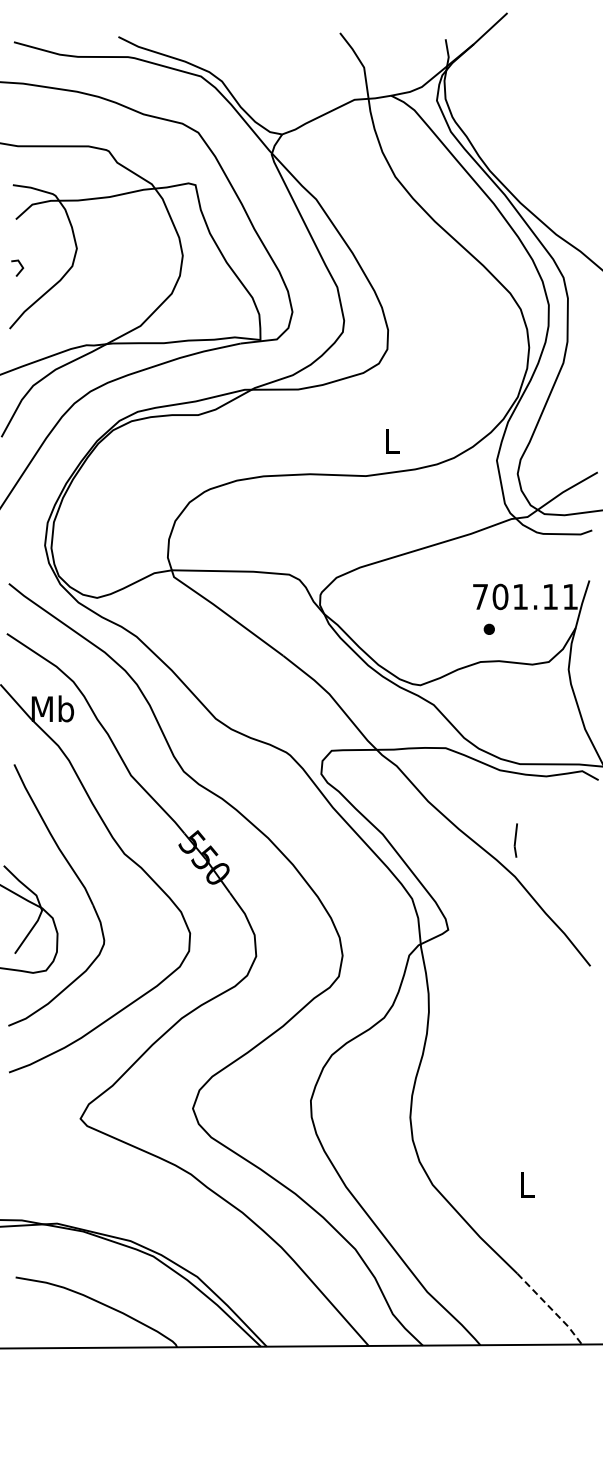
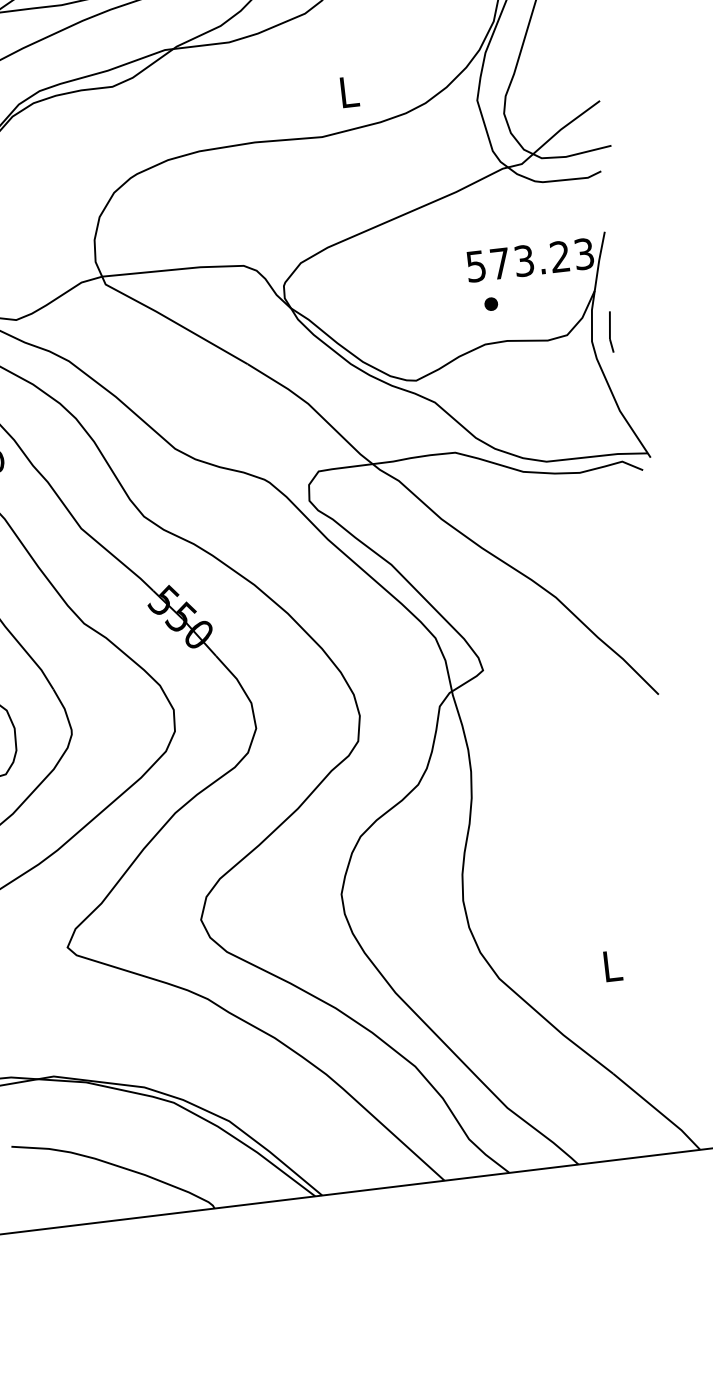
text: (525, 596) -> (530, 259), 701.11 -> 573.23
line: (515, 840) -> (610, 332), moved
line: (551, 1309) -> (658, 1111), dashed -> solid

